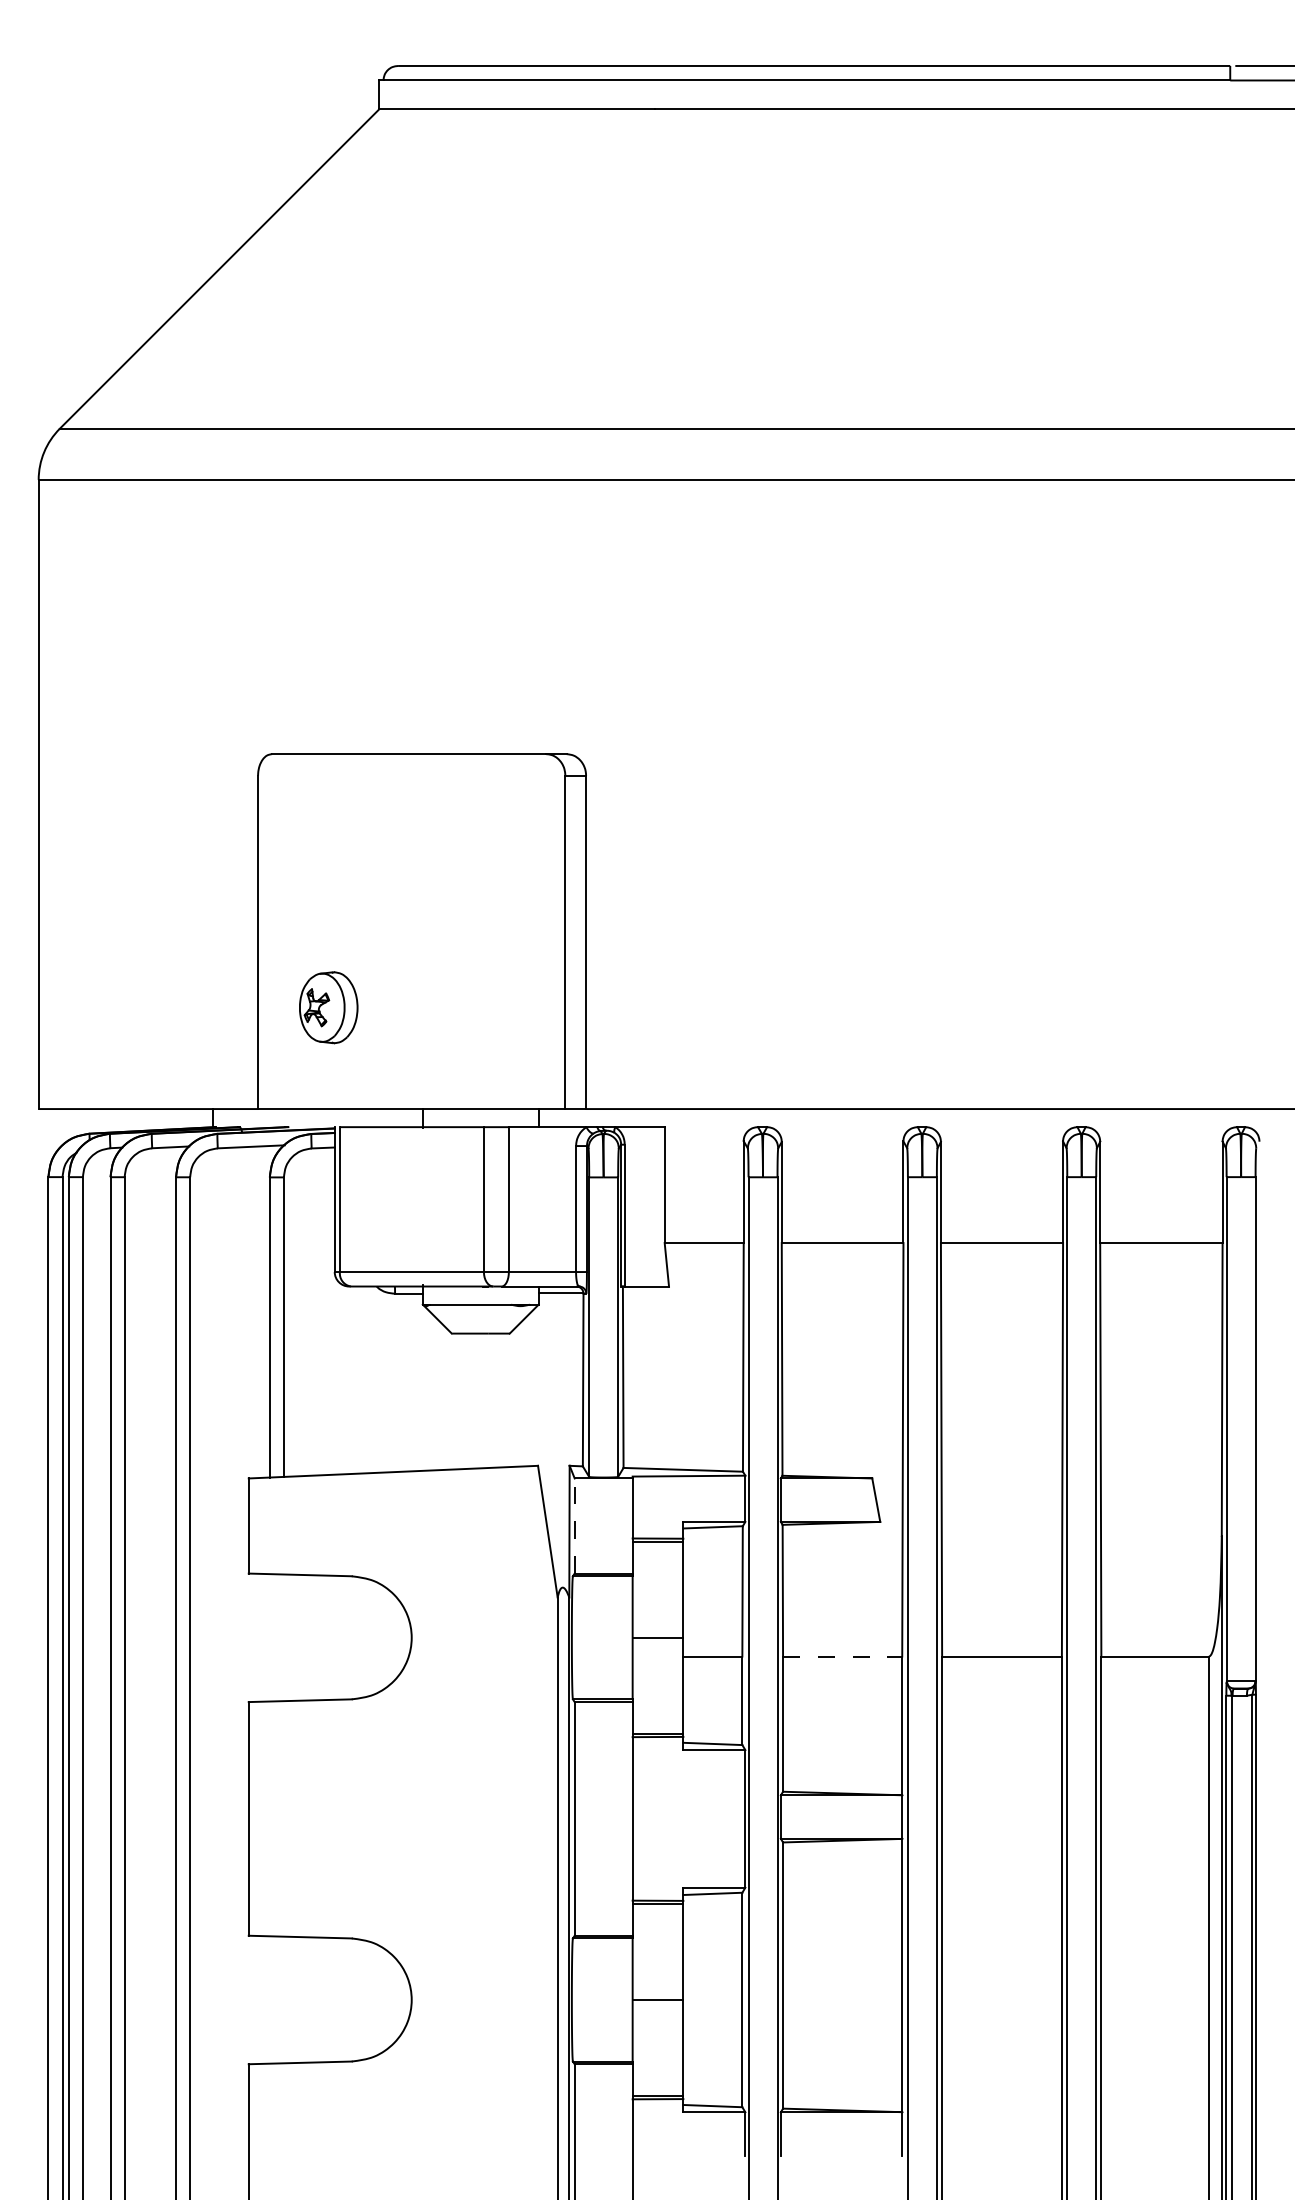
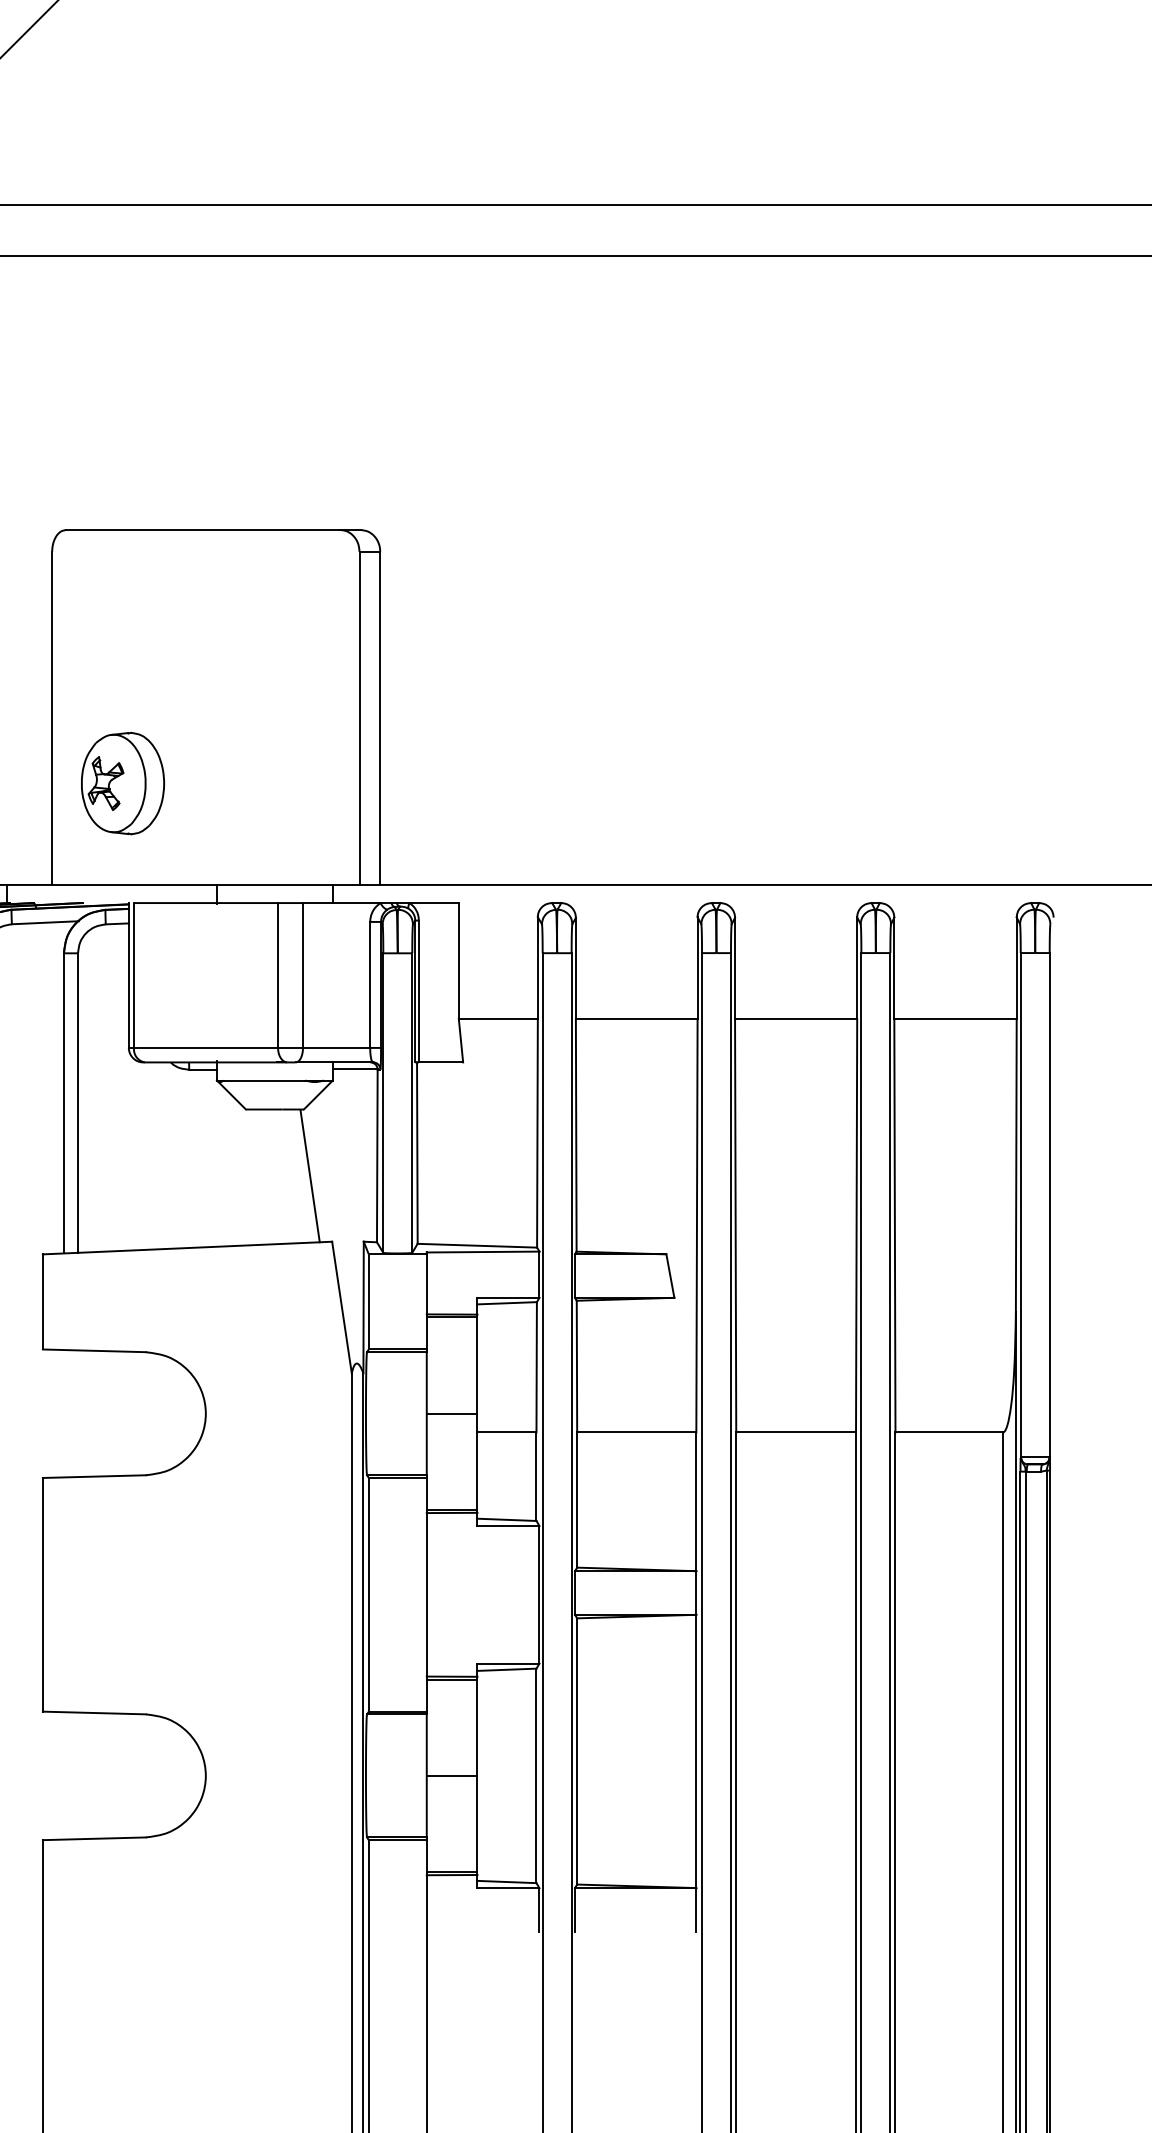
part: (328, 1007) -> (122, 783), size x1.43
line: (515, 1400) -> (309, 1176), added
line: (574, 1526) -> (368, 1302), dashed -> solid
line: (842, 1656) -> (636, 1432), dashed -> solid

